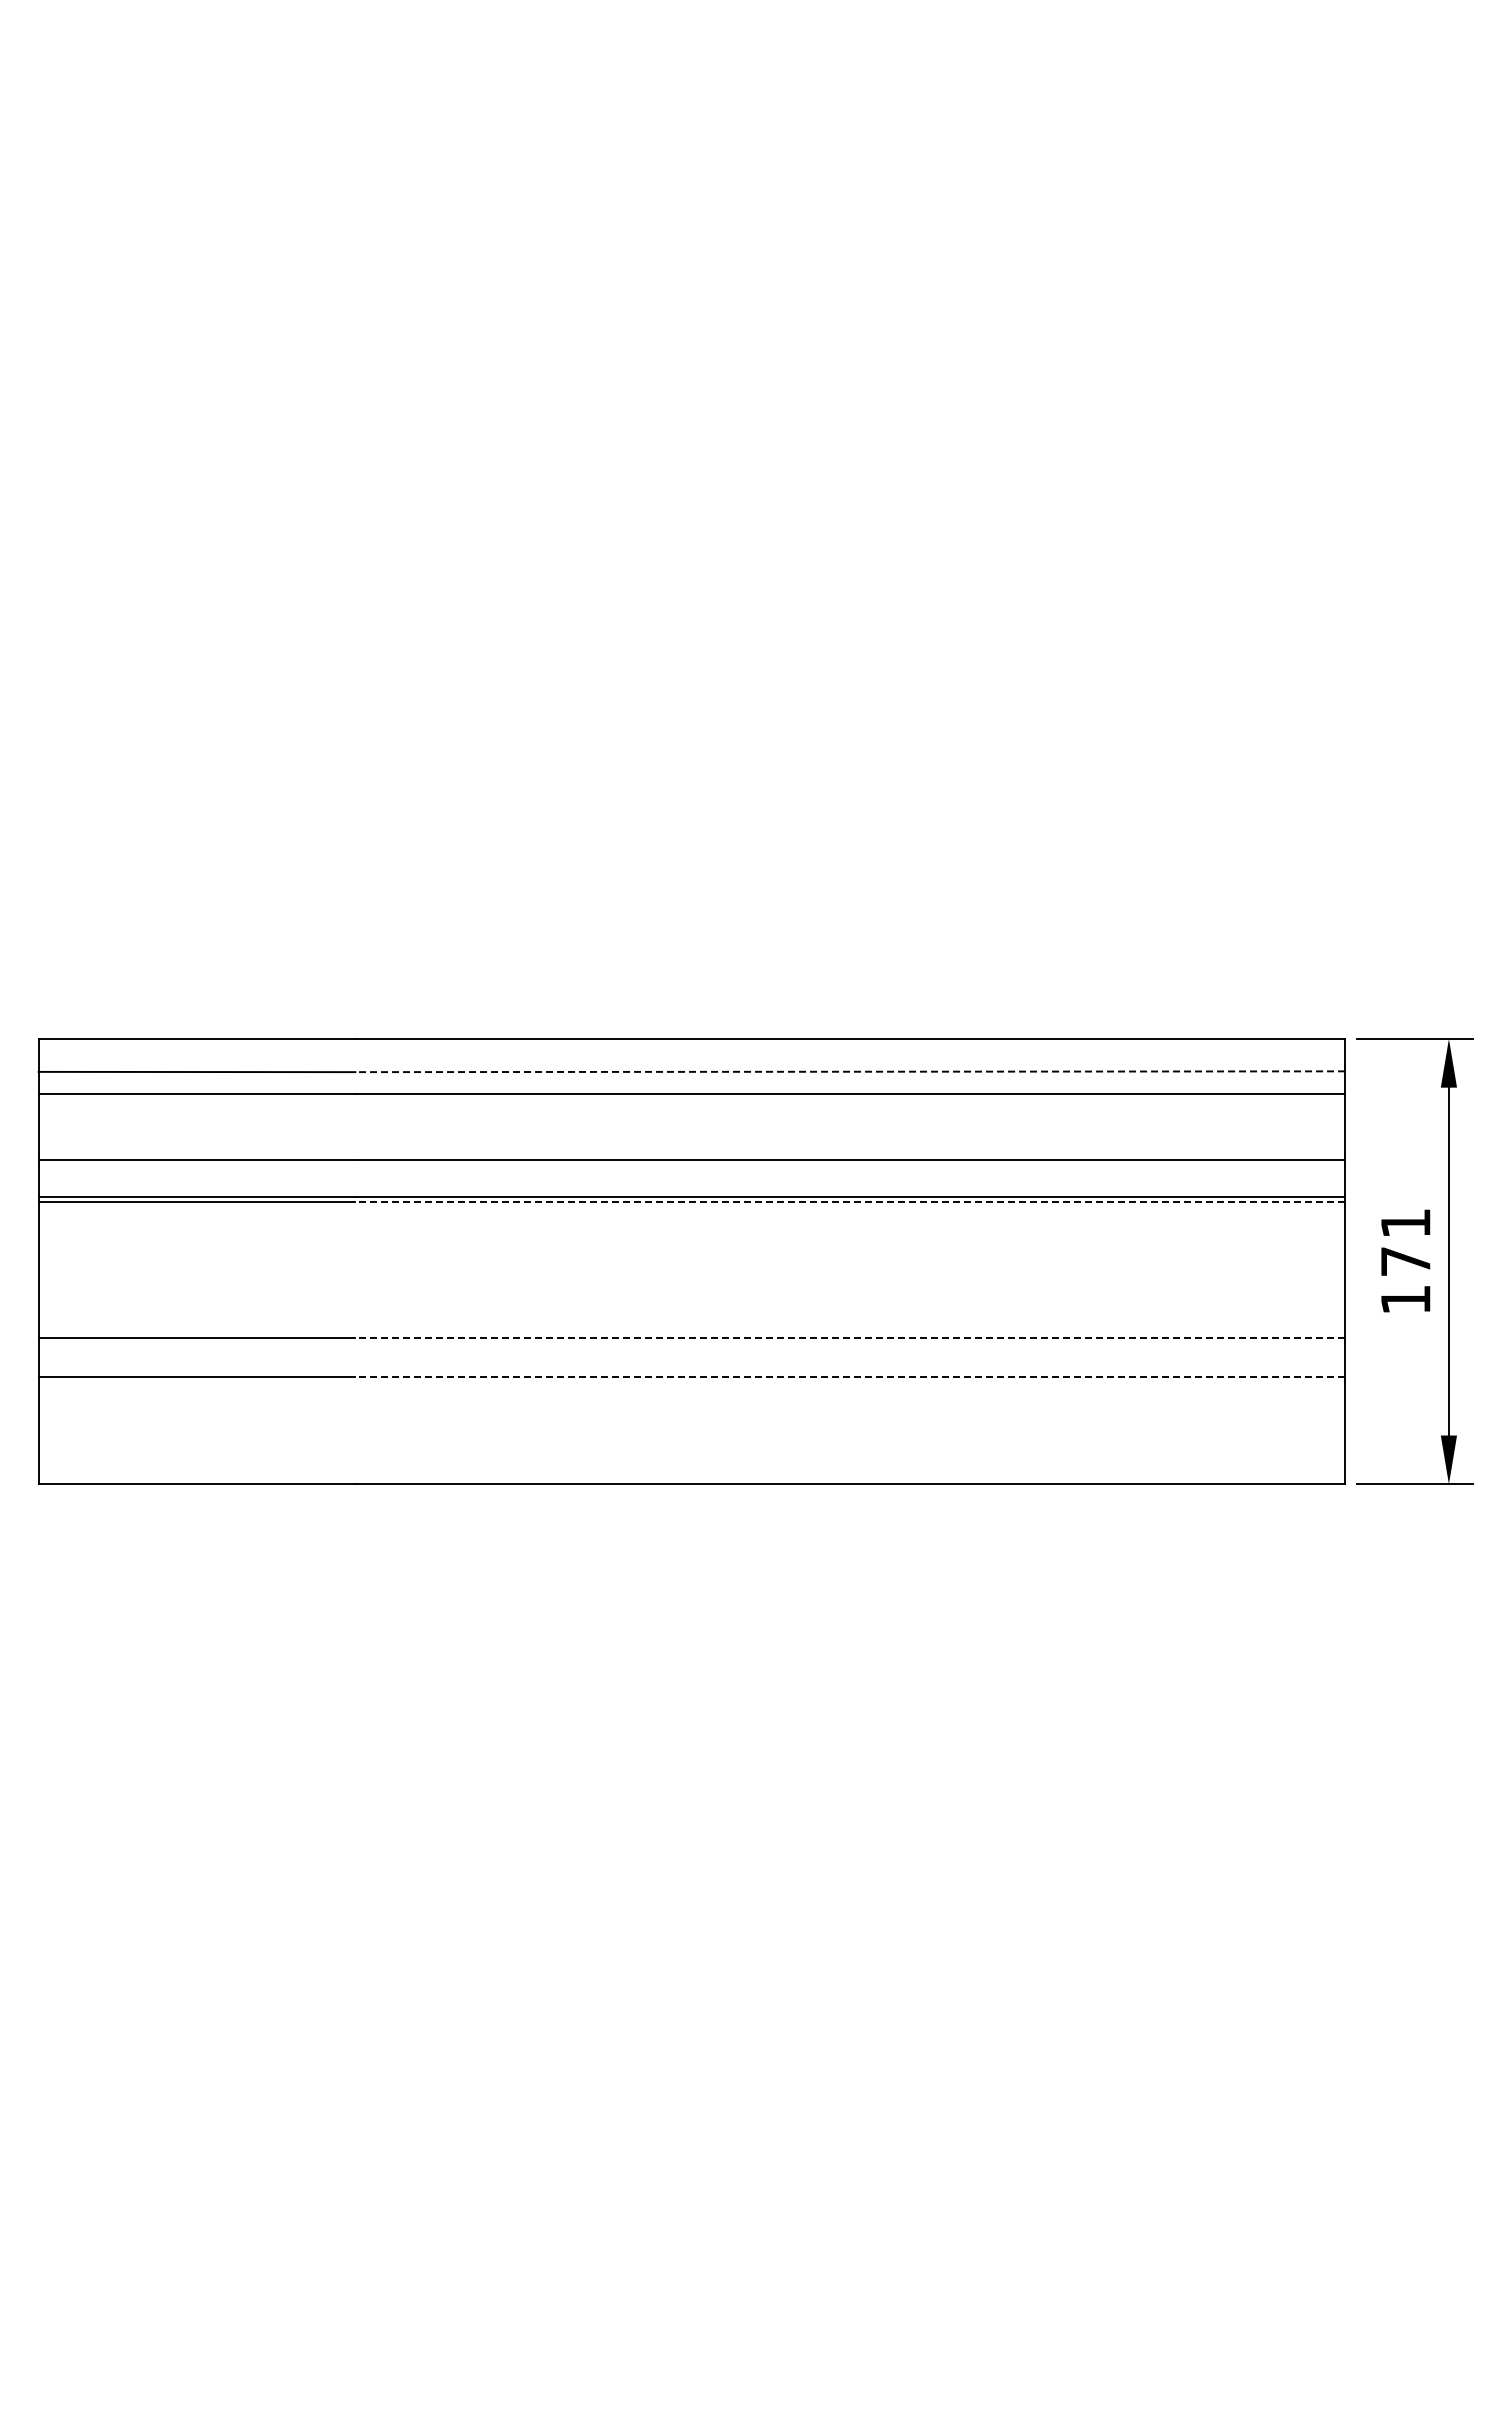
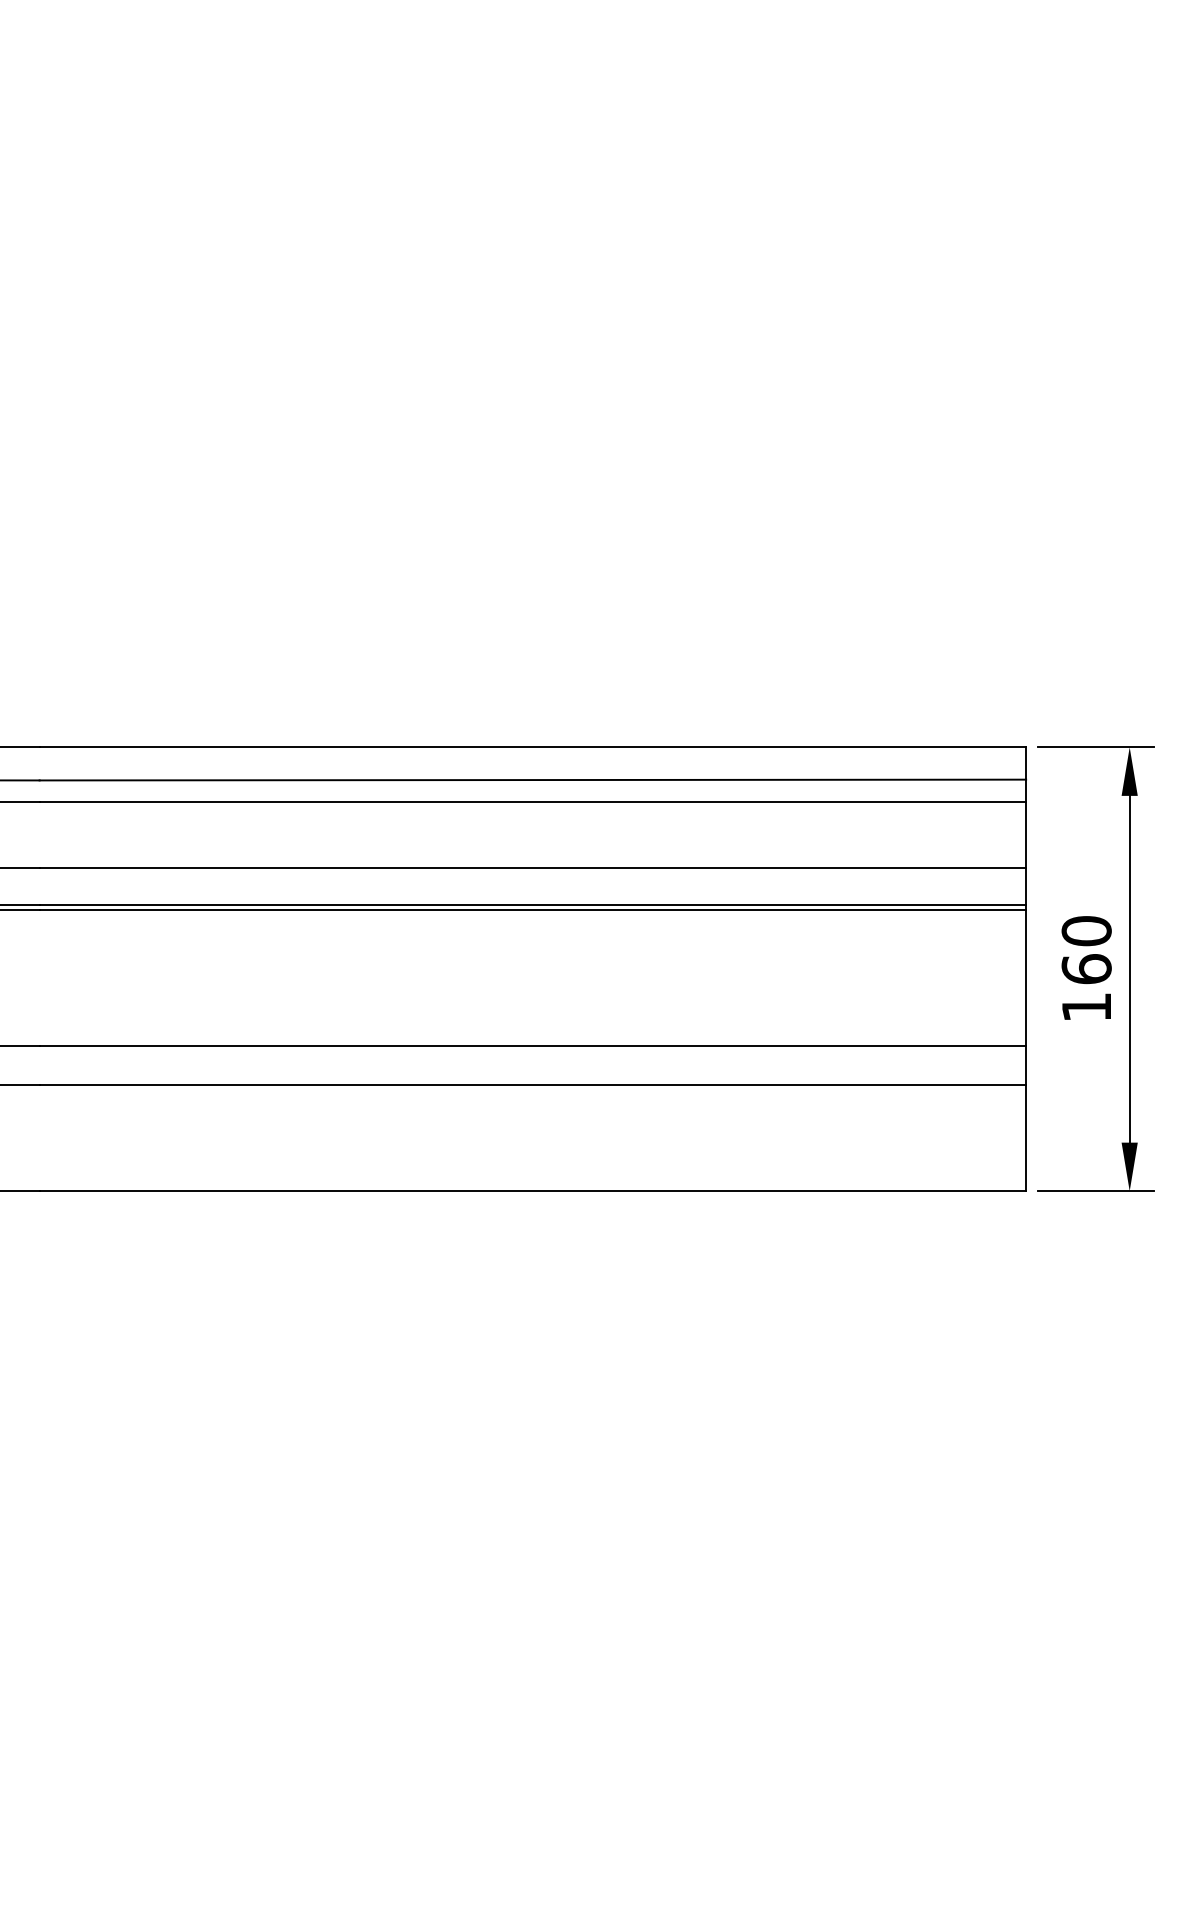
line: (850, 1071) -> (533, 779), dashed -> solid
line: (850, 1202) -> (533, 910), dashed -> solid
text: (1405, 1242) -> (1086, 950), 171 -> 160
line: (850, 1338) -> (533, 1045), dashed -> solid
line: (850, 1377) -> (533, 1084), dashed -> solid

